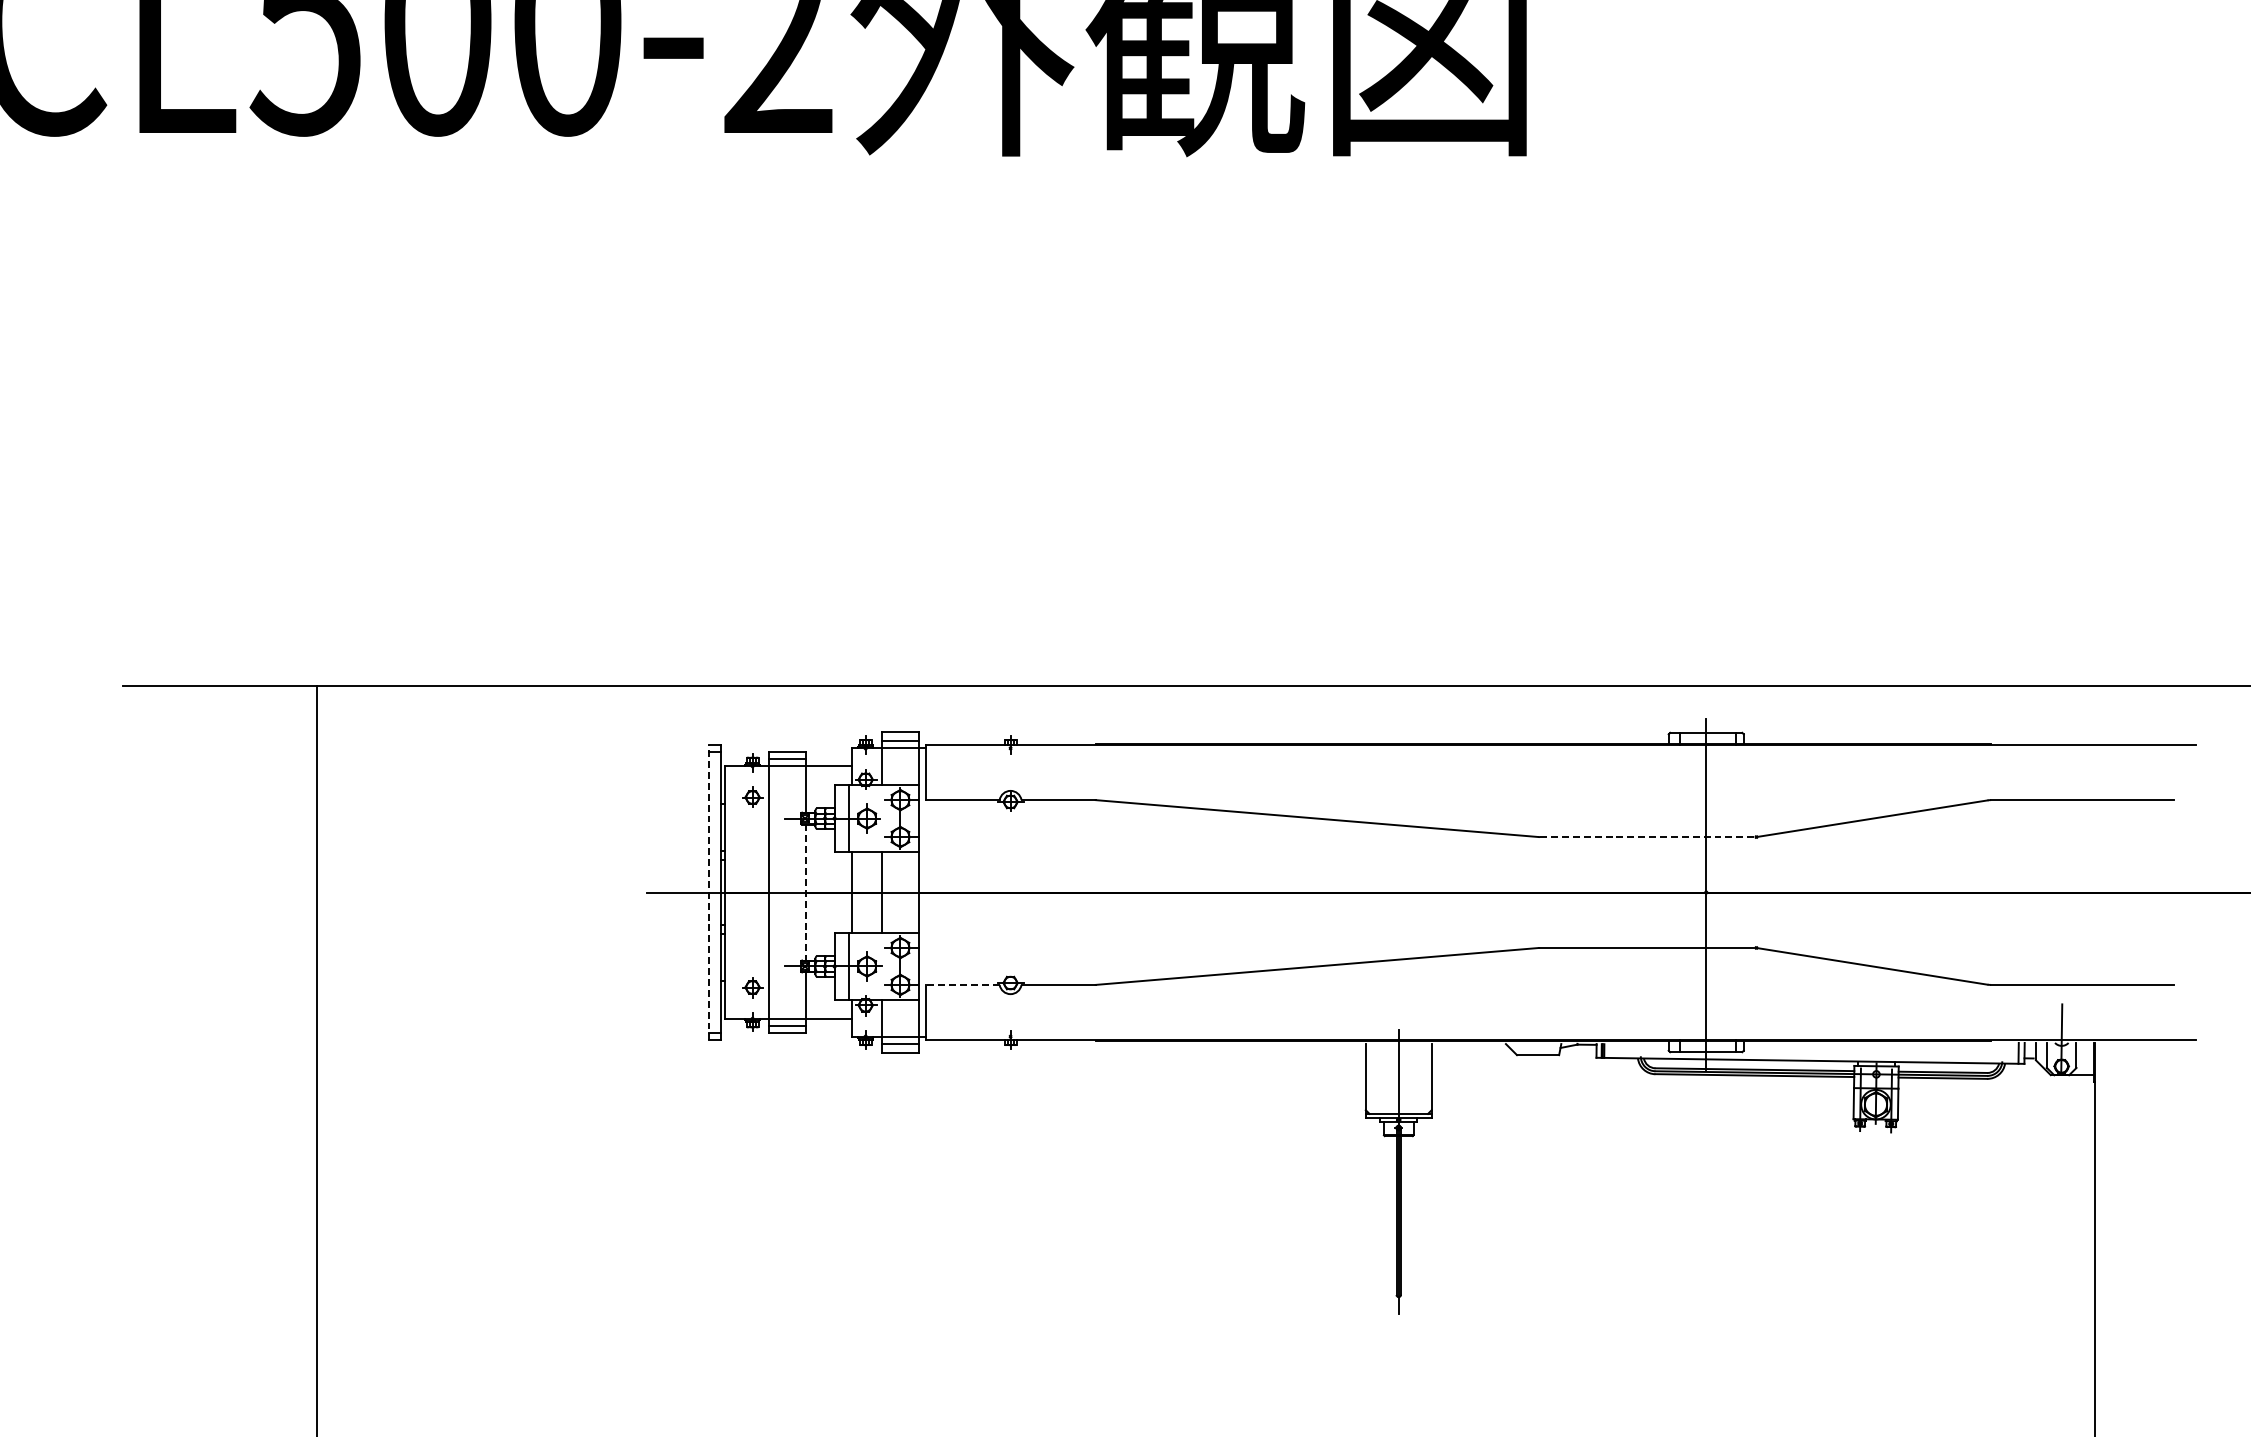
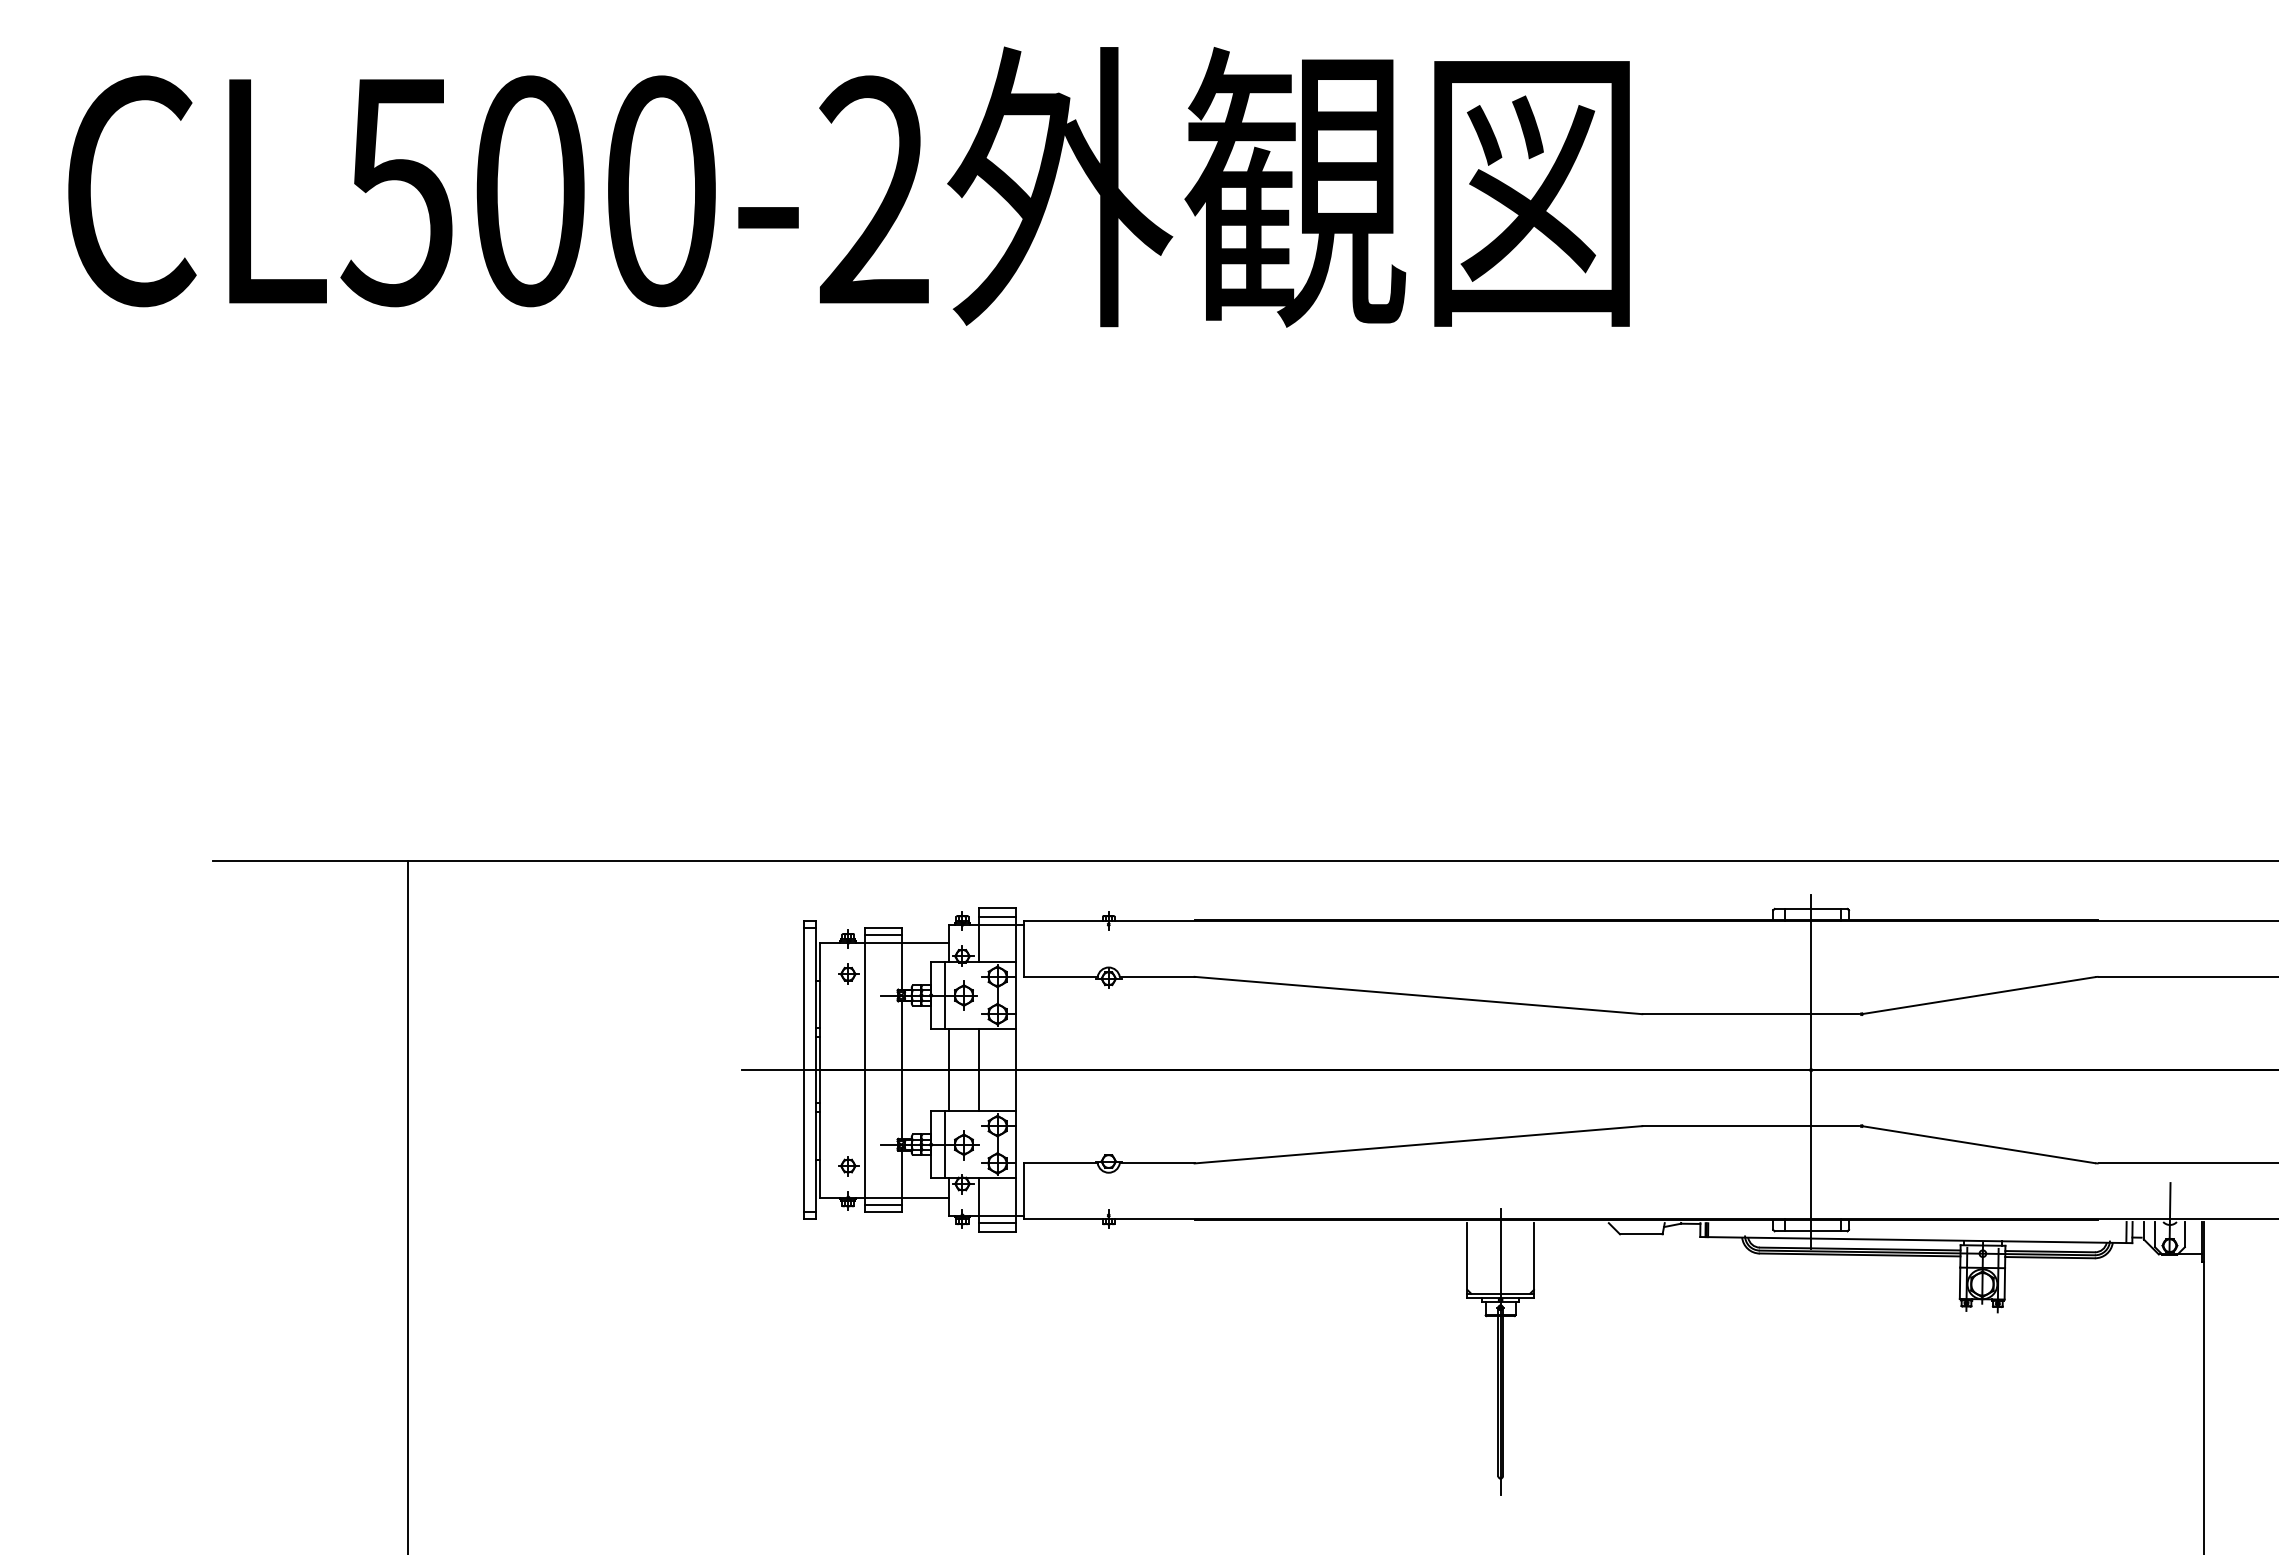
line: (1646, 837) -> (1750, 1014), dashed -> solid
line: (709, 891) -> (804, 1069), dashed -> solid
line: (806, 892) -> (902, 1070), dashed -> solid
line: (962, 984) -> (1060, 1163), dashed -> solid

